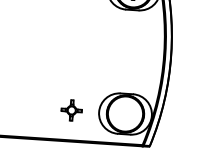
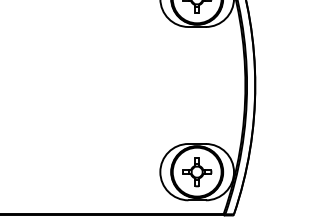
part: (71, 110) -> (197, 172), moved

